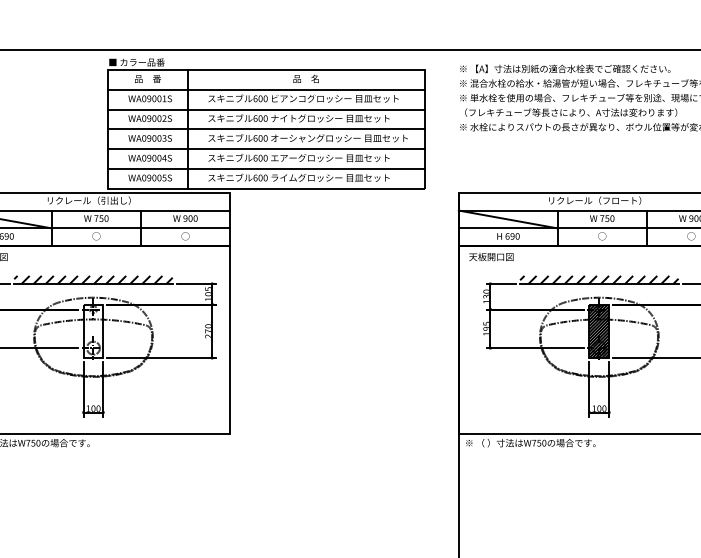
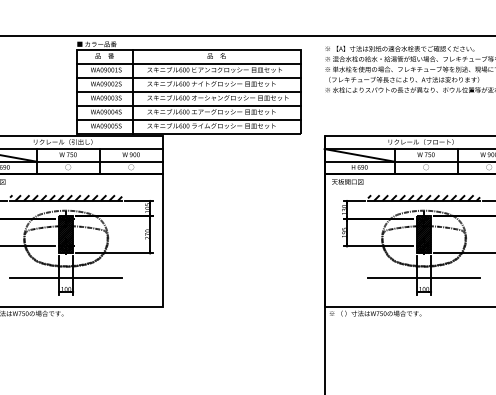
hatch: (93, 331) -> (66, 234), added
line: (93, 392) -> (66, 277), added
line: (599, 392) -> (424, 277), added

